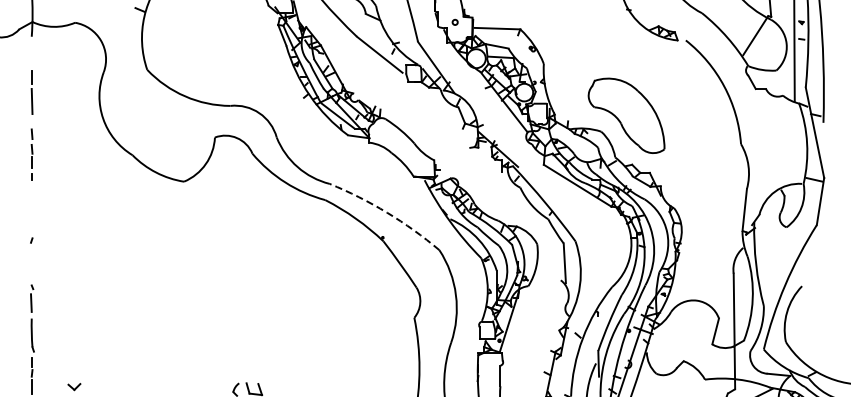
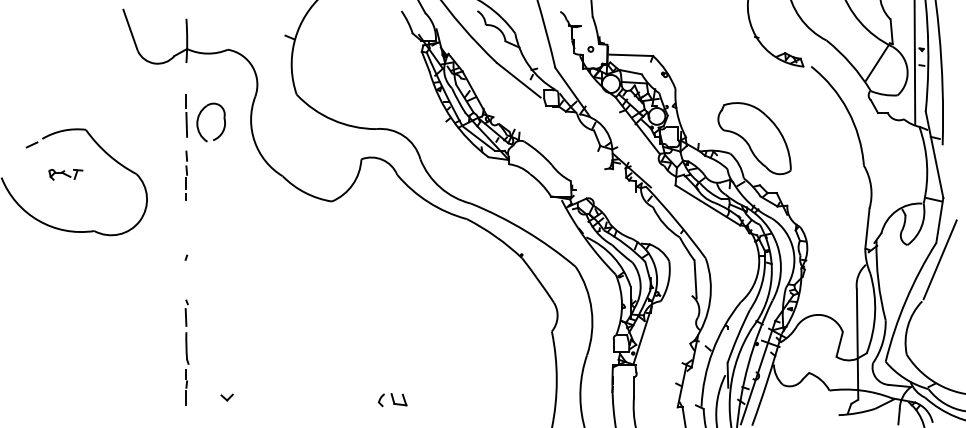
part: (44, 98) -> (198, 122), added
arc: (386, 213) -> (525, 231), dashed -> solid
line: (820, 242) -> (939, 259), added

